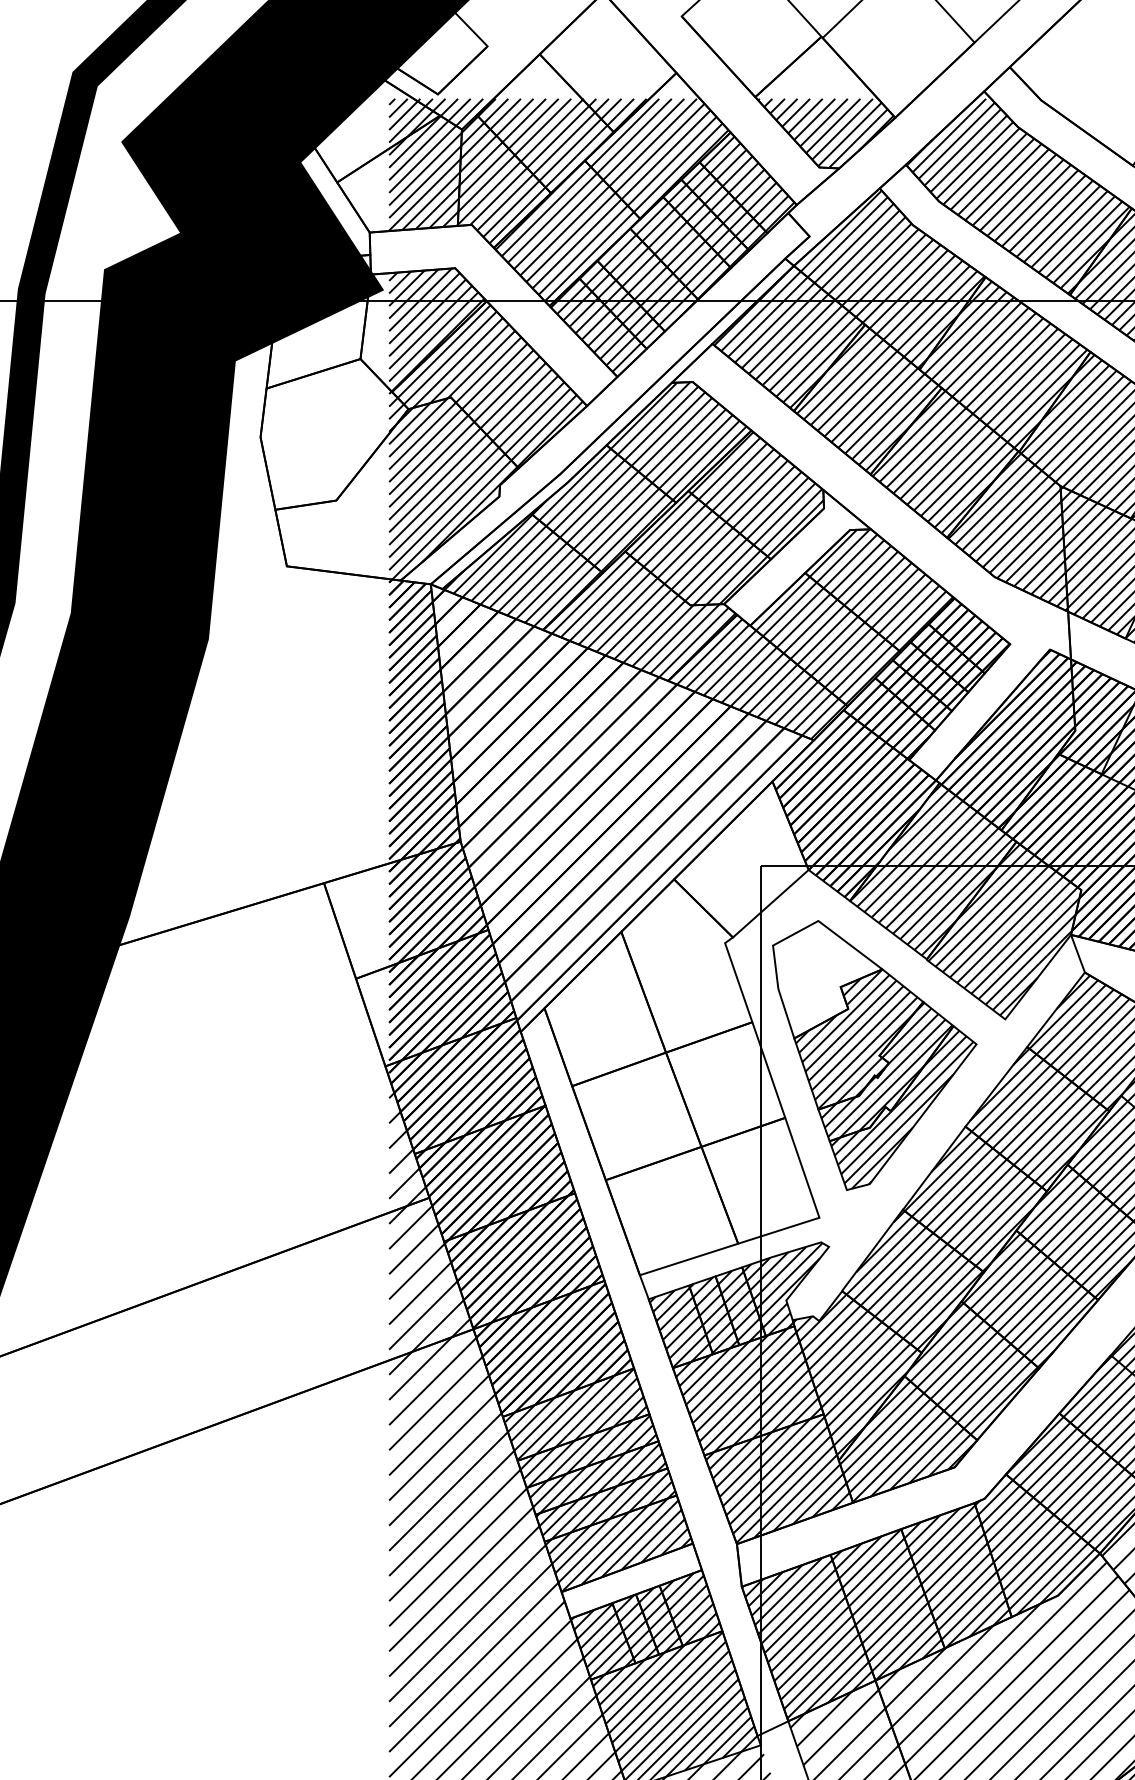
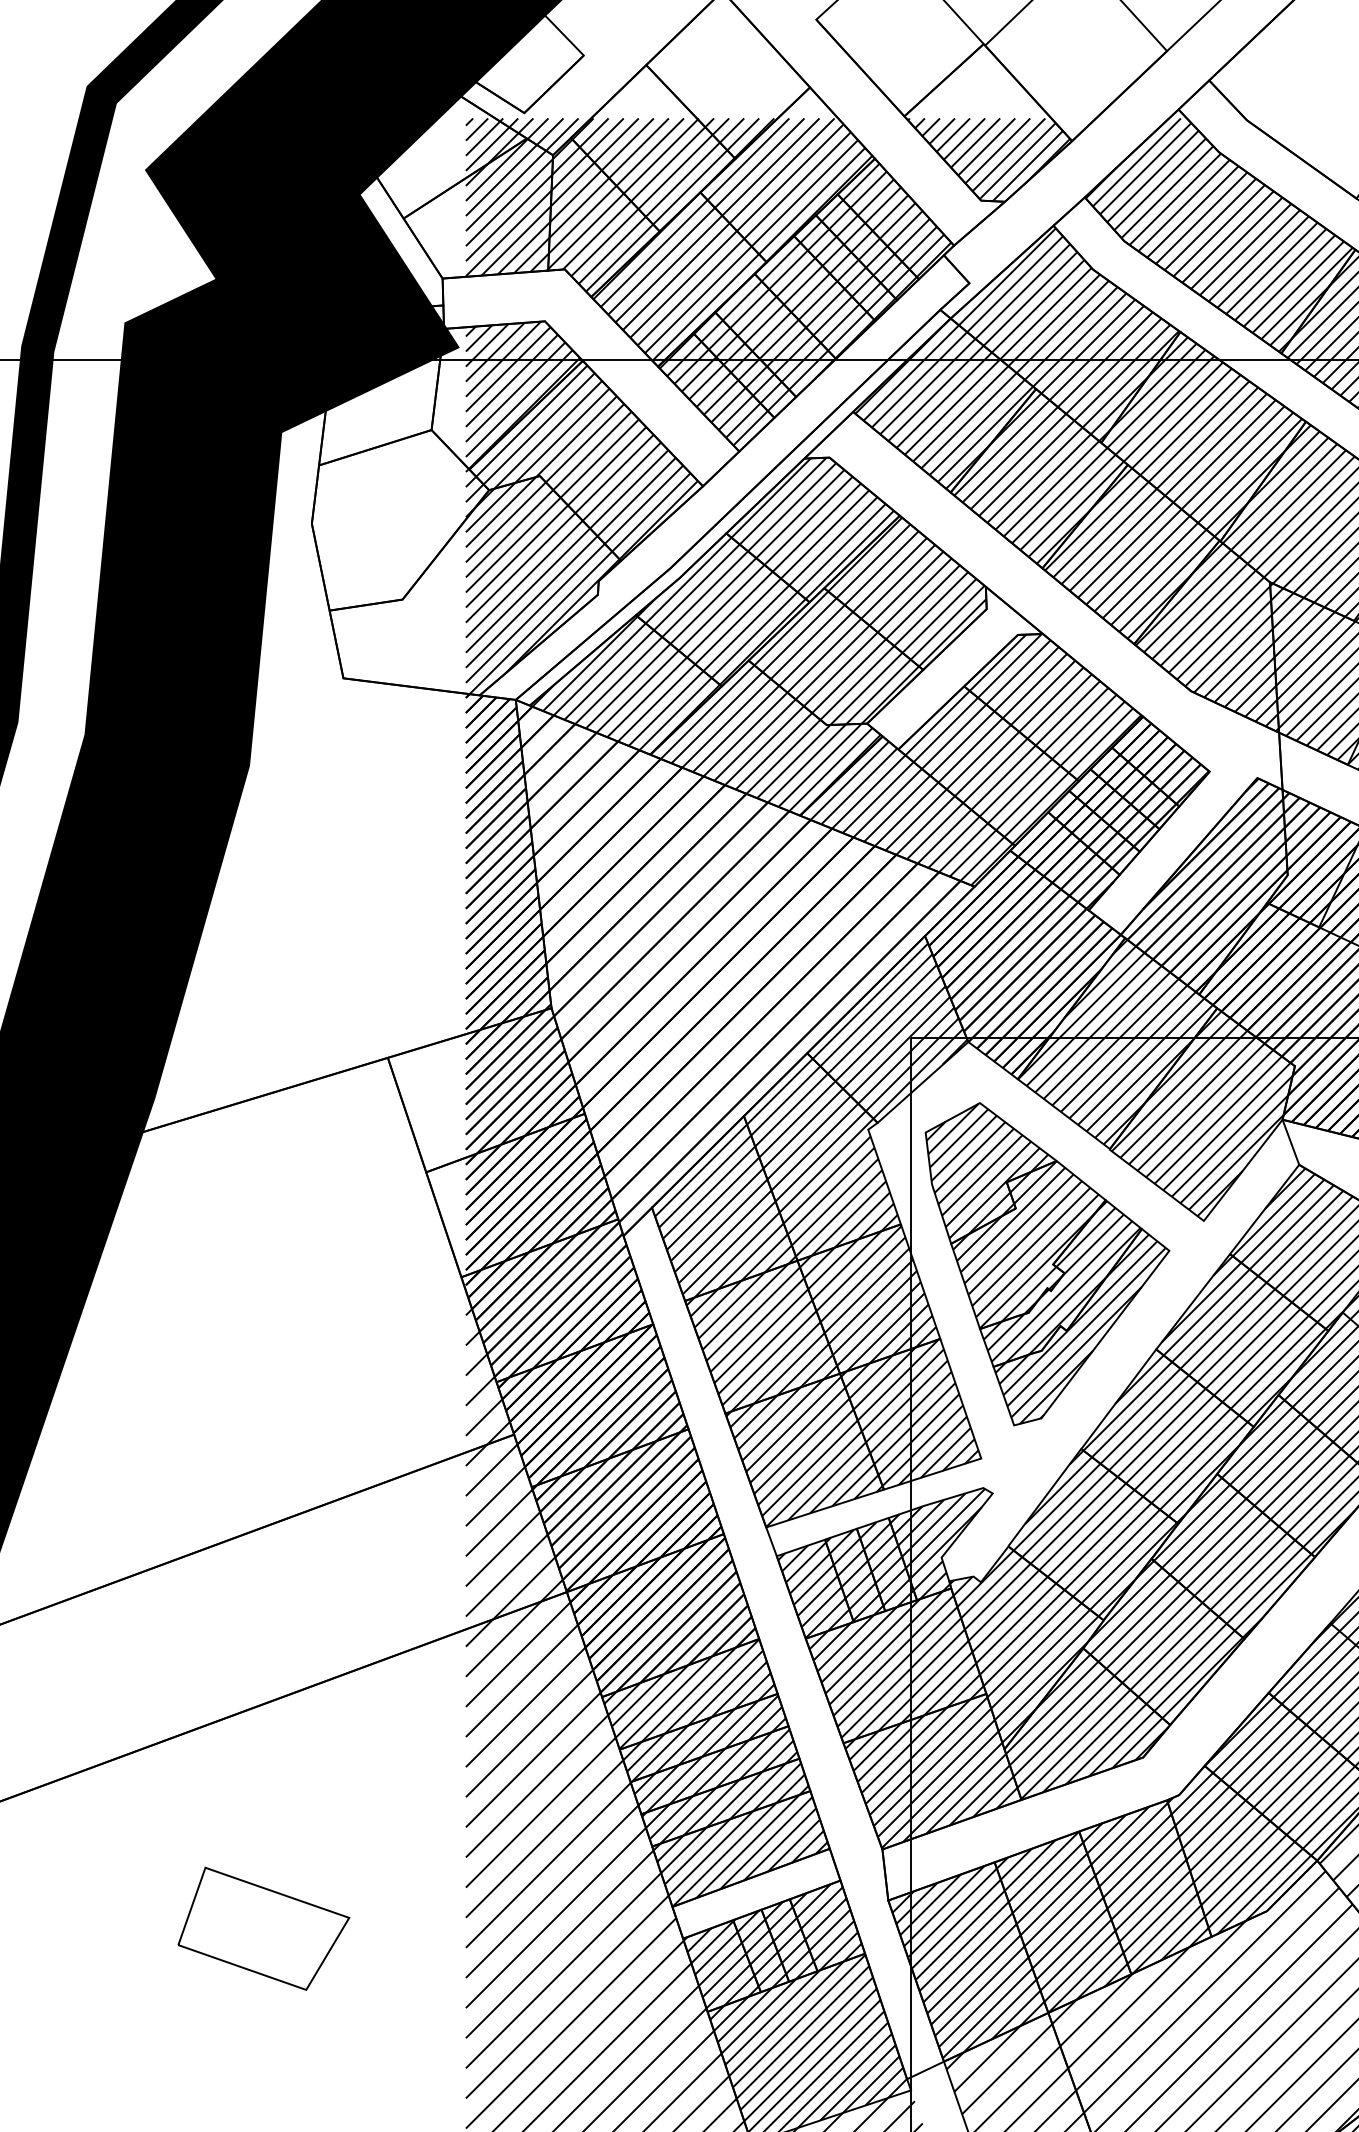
hatch: (824, 977) -> (987, 1170), added
hatch: (682, 1031) -> (817, 1235), added
curve: (231, 1581) -> (277, 1894), added

